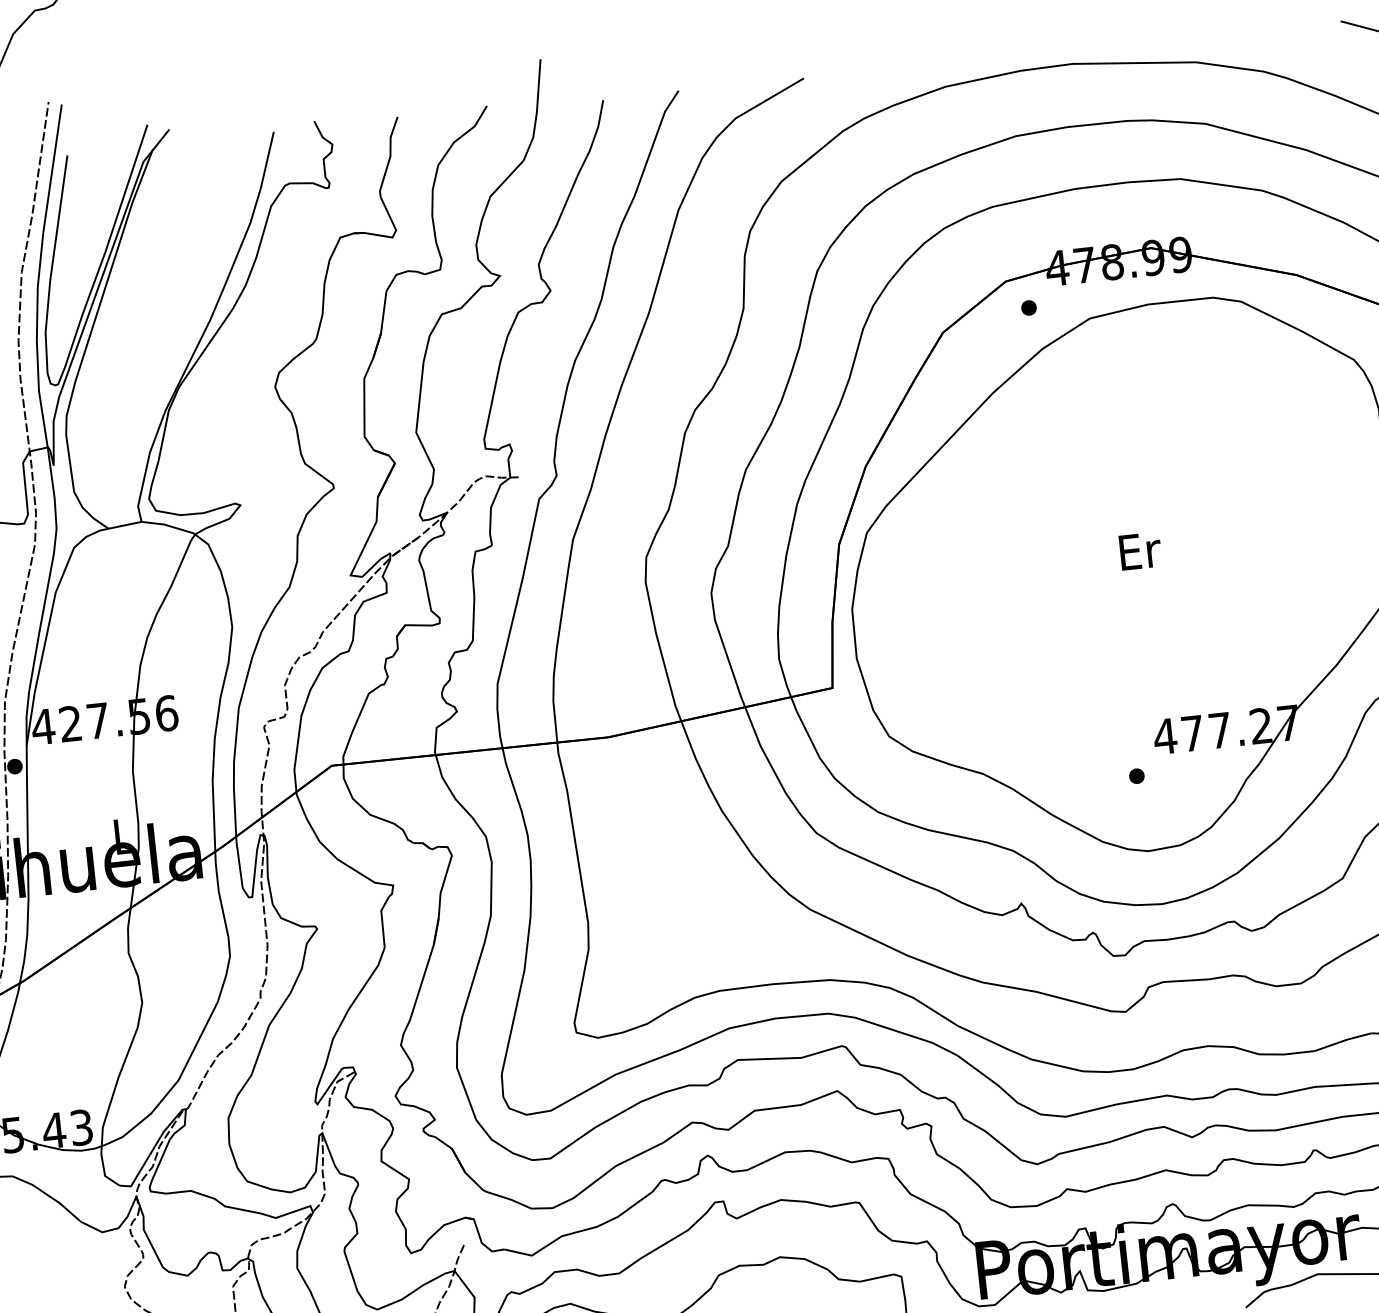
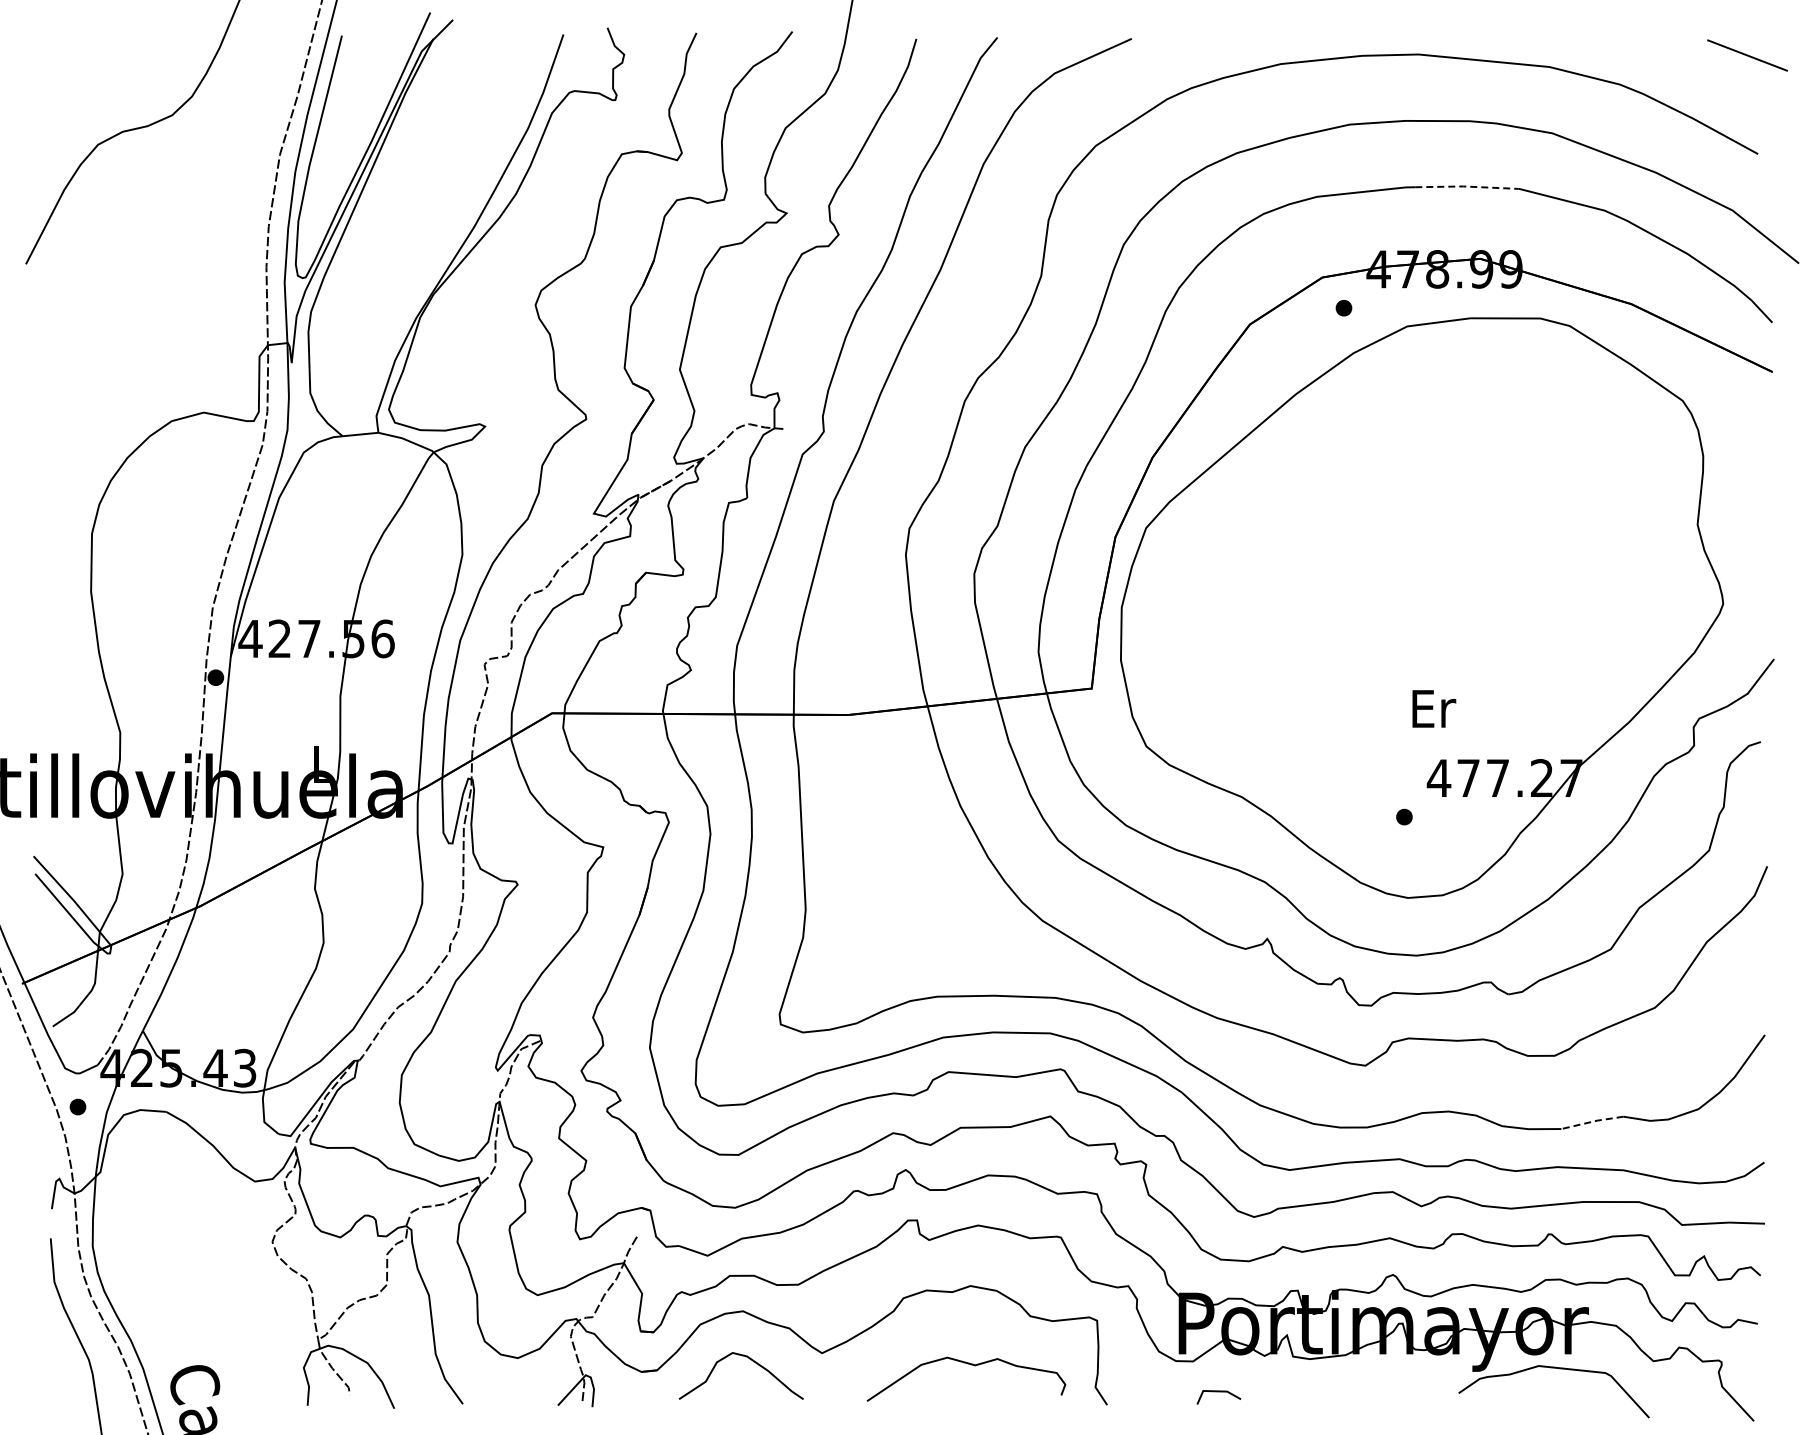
line: (1131, 182) -> (1467, 186), solid -> dashed
text: (1140, 550) -> (1434, 708), moved
line: (1343, 1040) -> (1592, 1121), solid -> dashed

